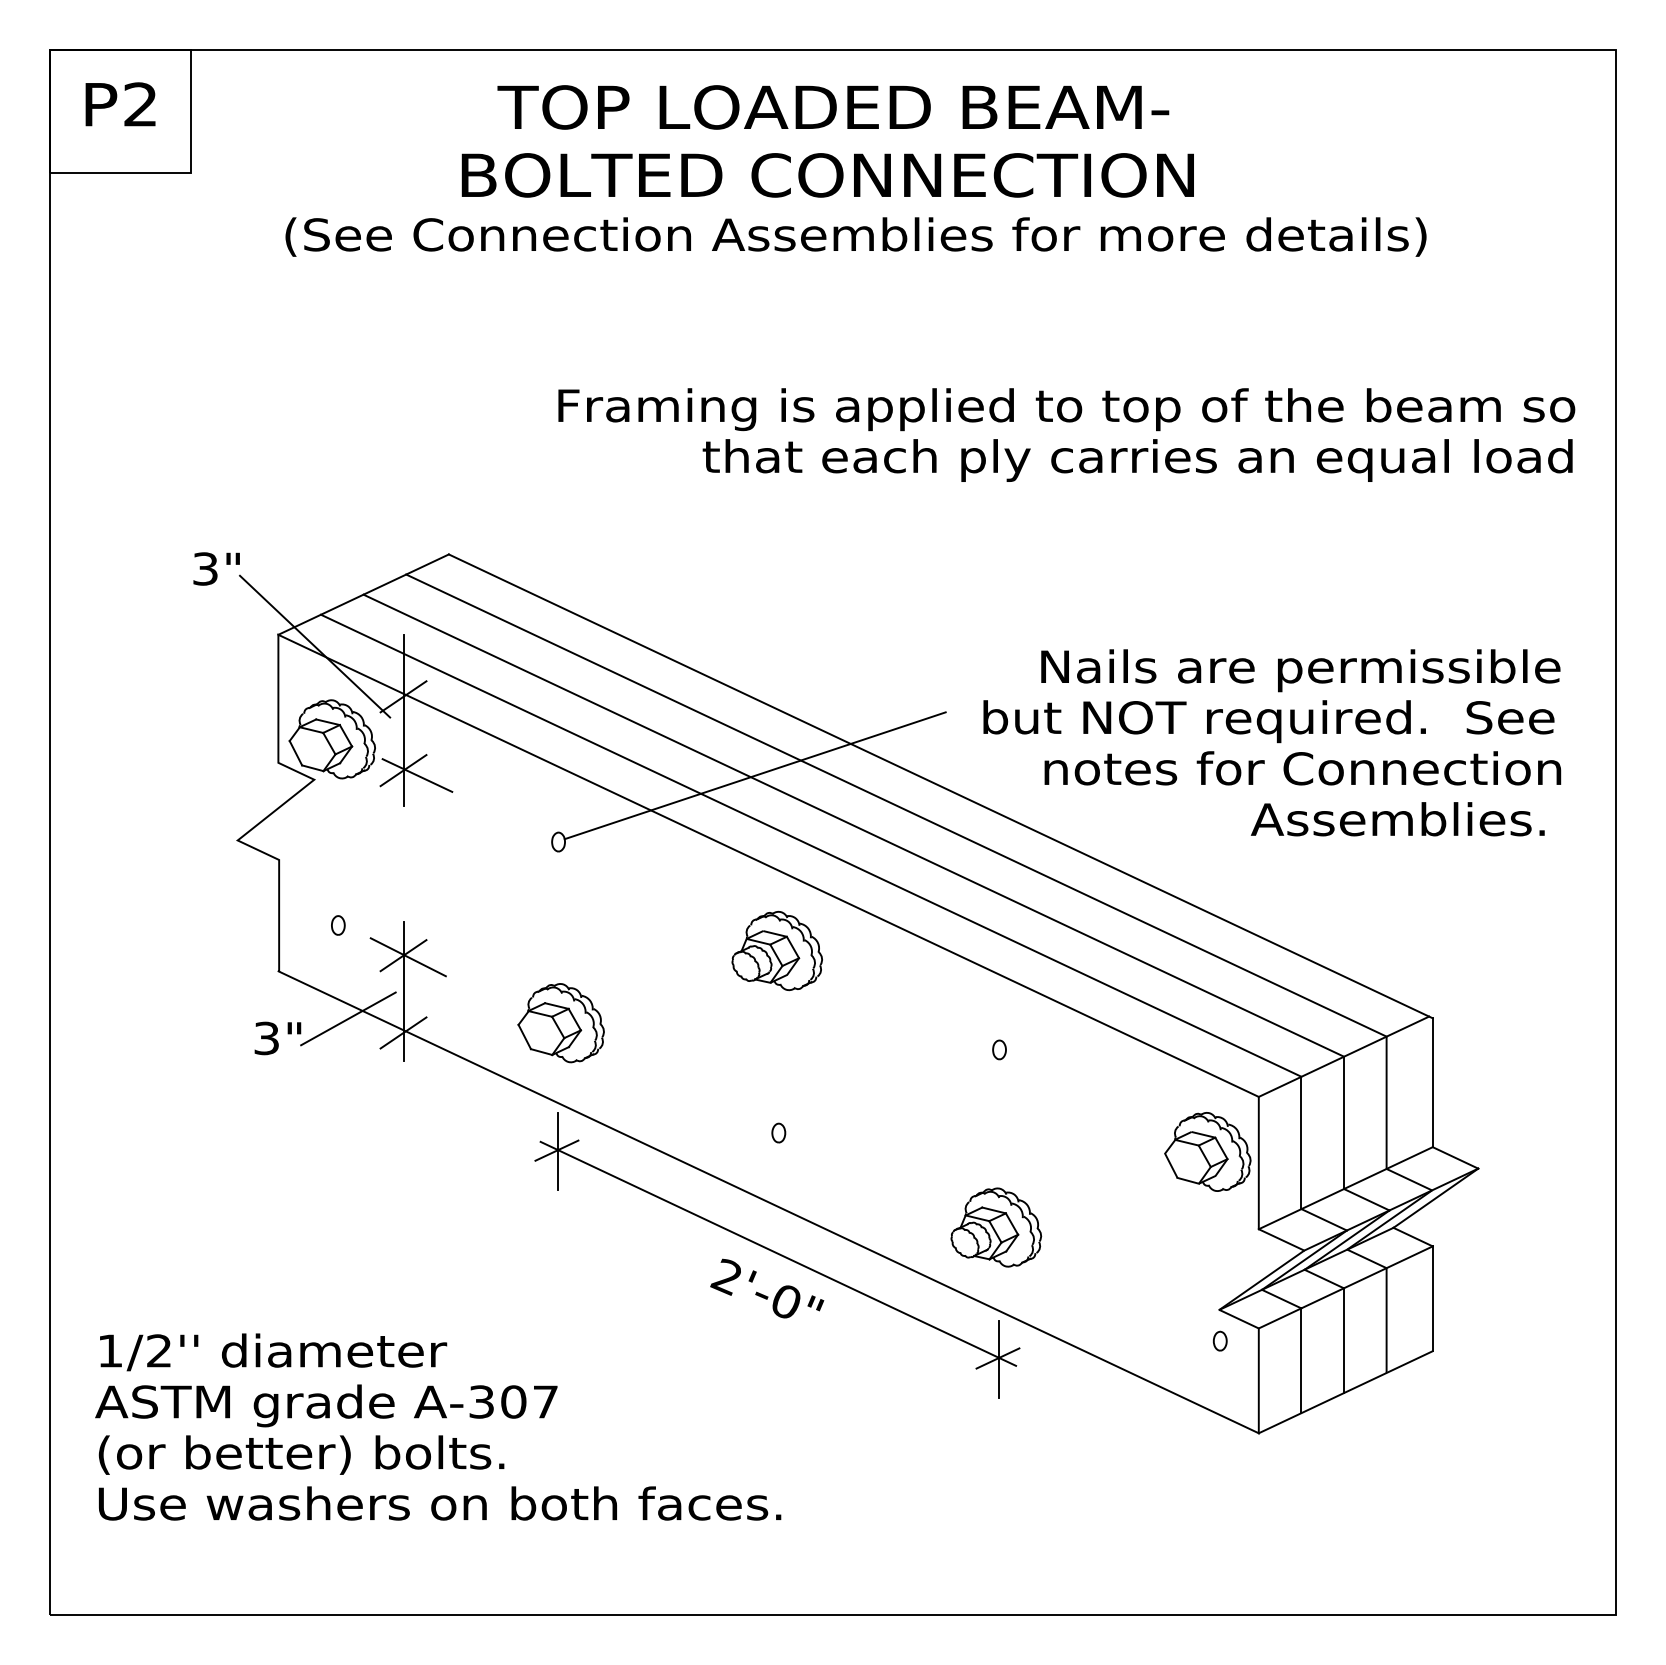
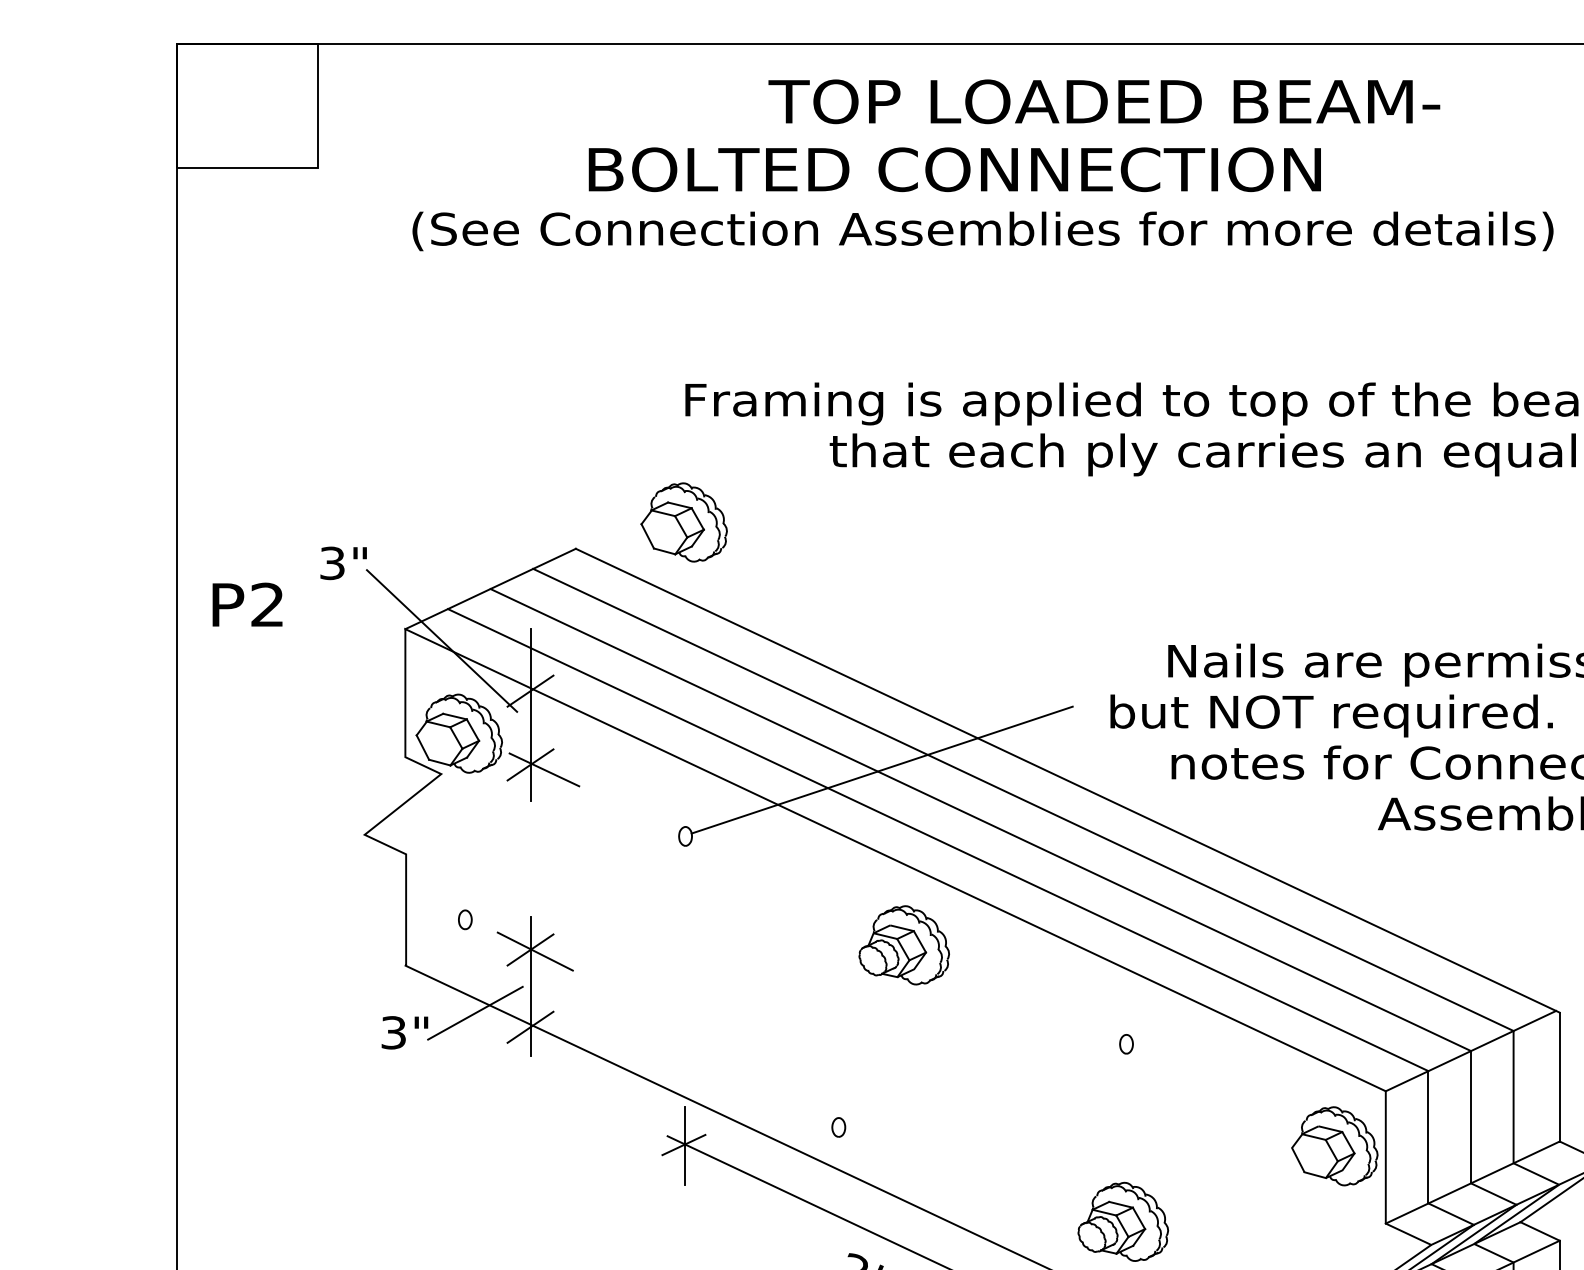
text: (120, 104) -> (247, 604), moved
text: (833, 107) -> (1104, 101), moved
part: (560, 1023) -> (683, 522), moved
part: (778, 1132) -> (838, 1126), moved

